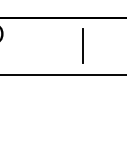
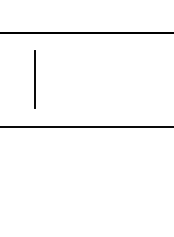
line: (82, 45) -> (33, 78), moved

